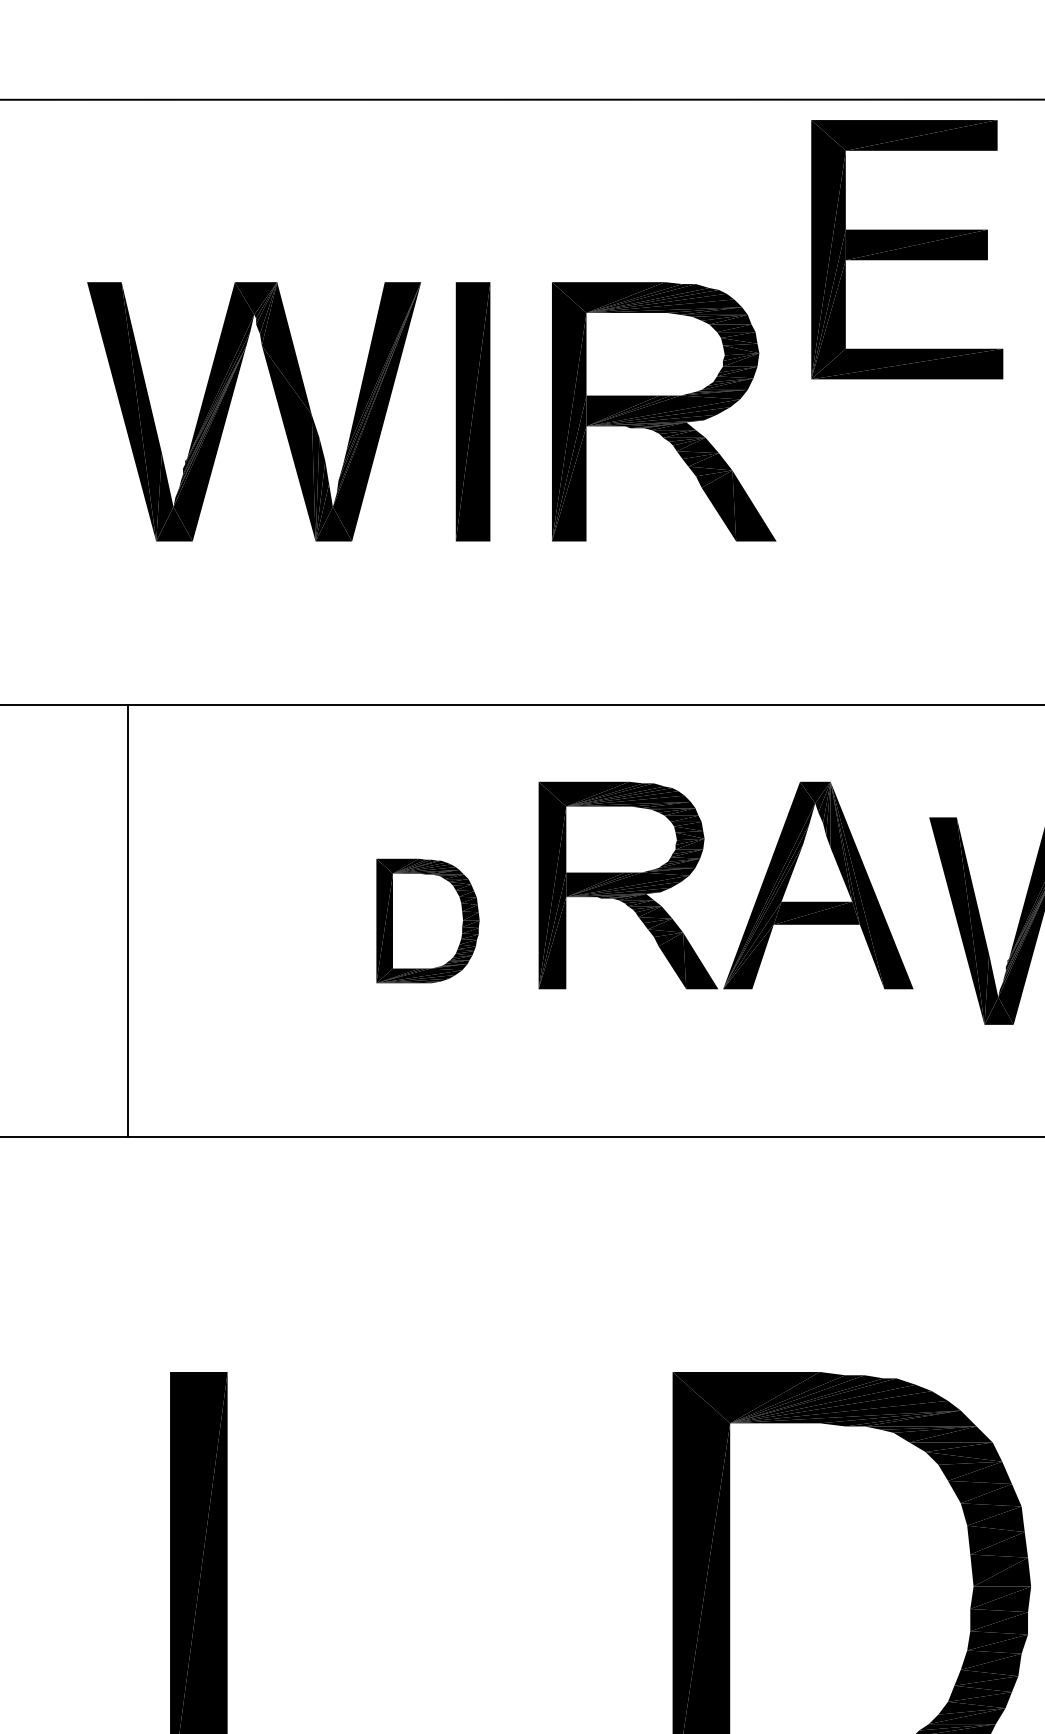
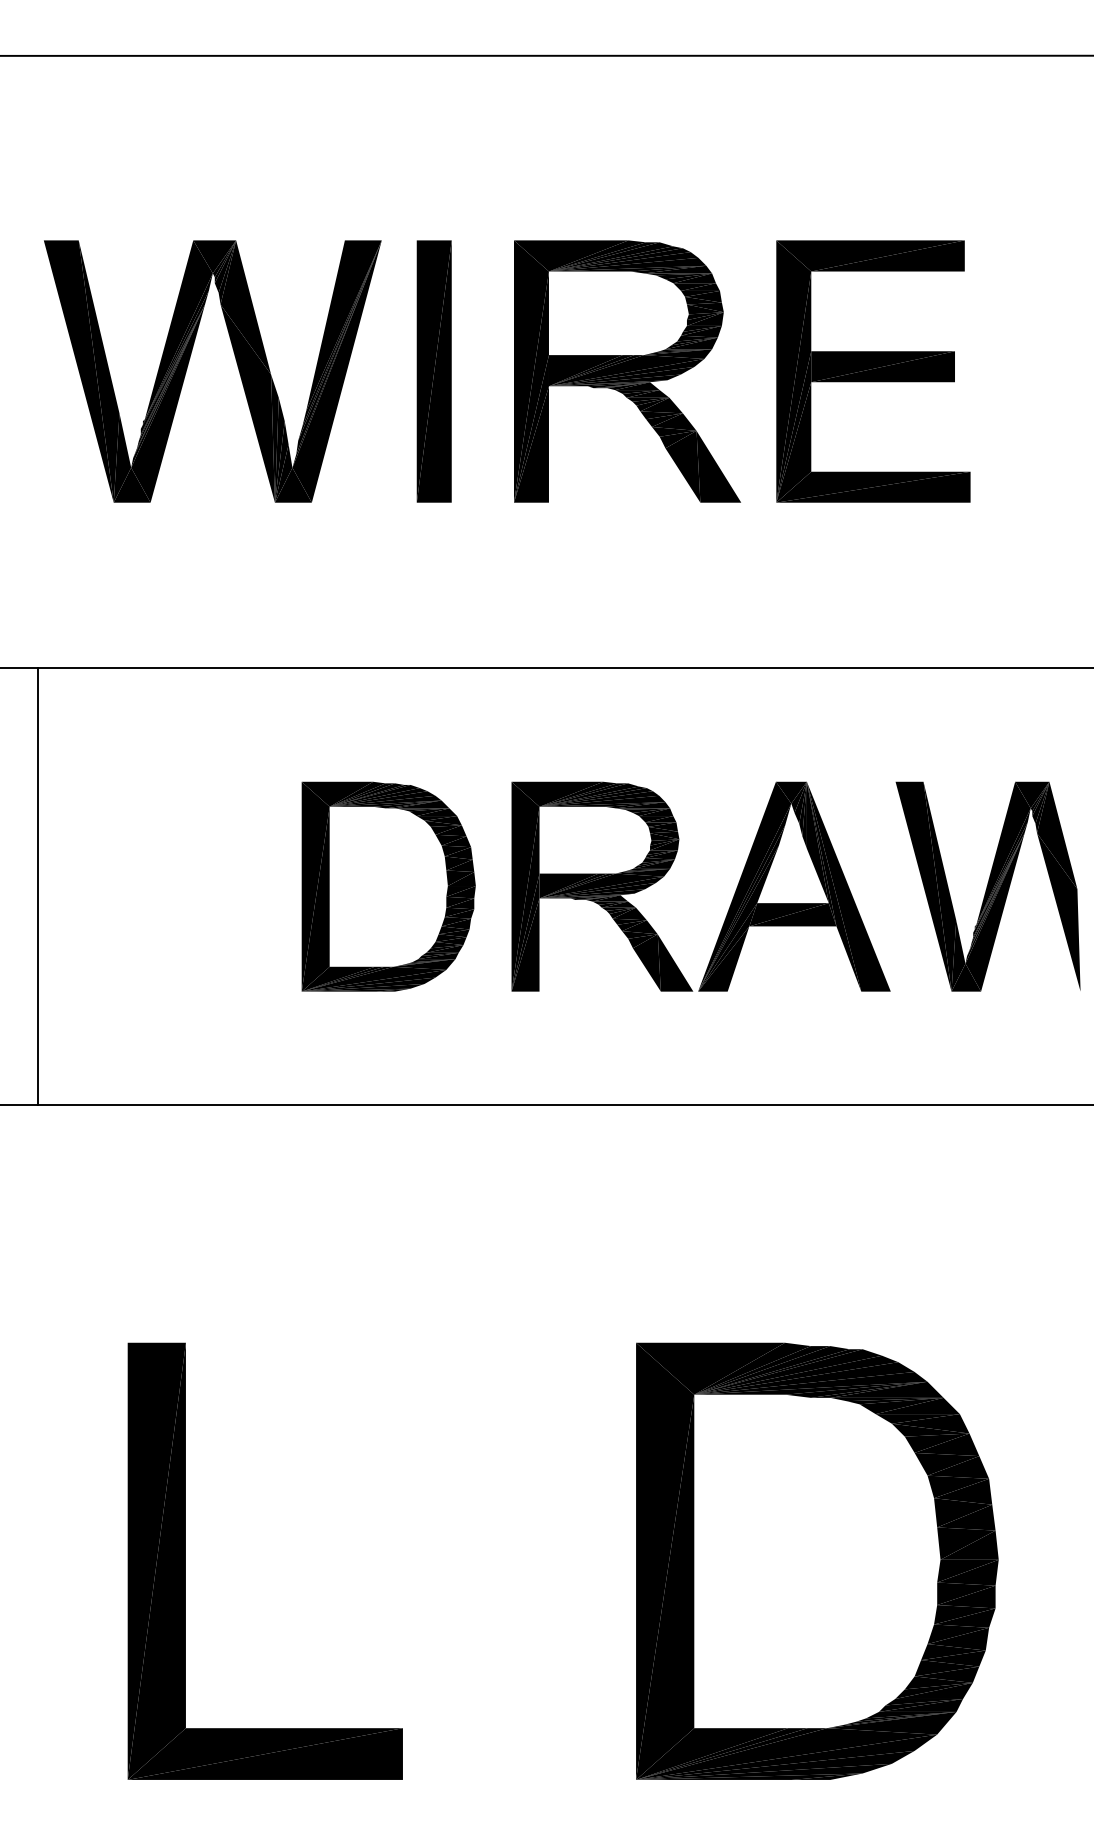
part: (907, 249) -> (873, 371), moved
part: (757, 897) -> (732, 898), moved
line: (128, 920) -> (38, 886), moved
part: (427, 920) -> (388, 886), size x1.67

